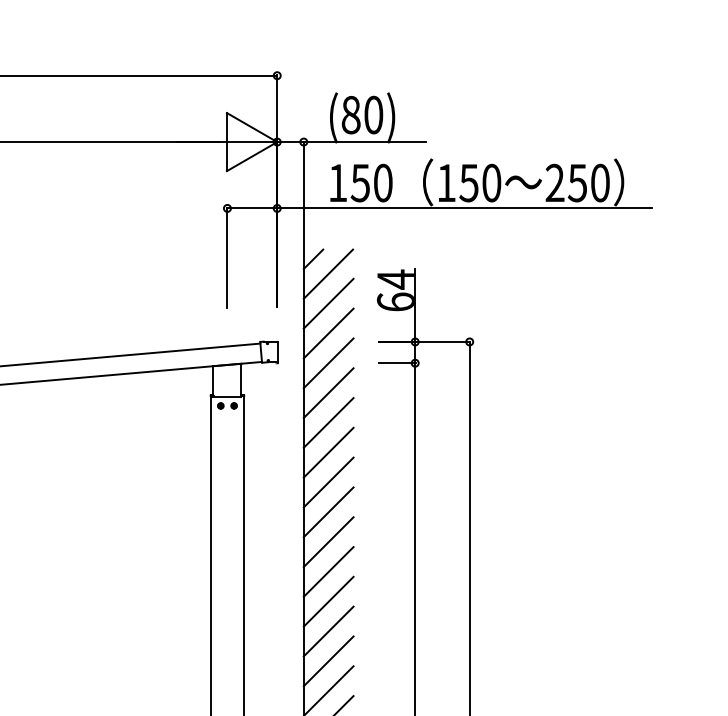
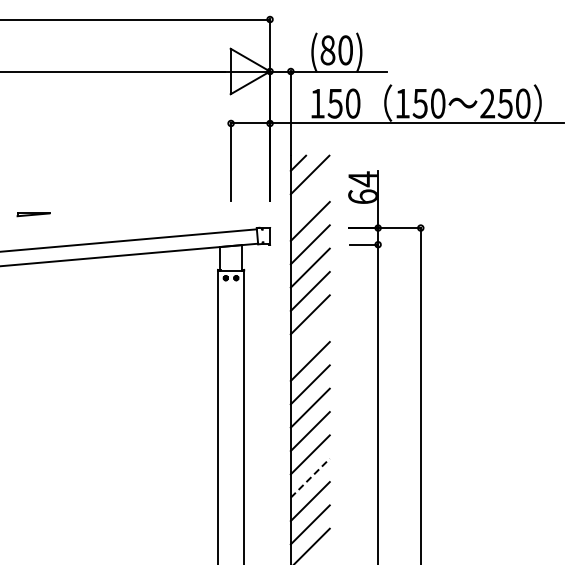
line: (327, 302) -> (309, 197), removed
line: (327, 481) -> (309, 337), removed
line: (328, 661) -> (310, 478), solid -> dashed

